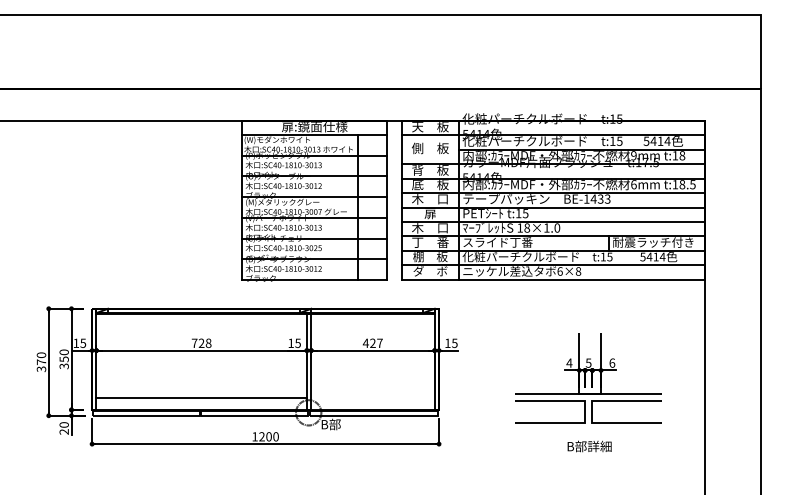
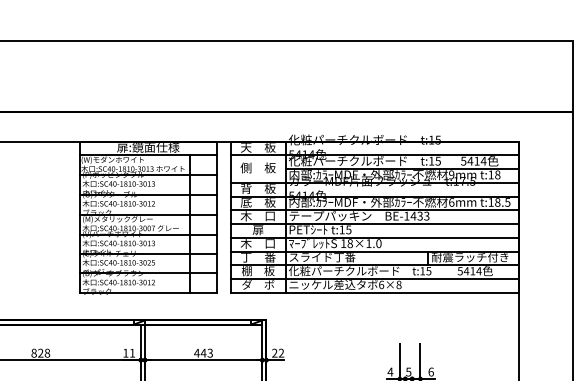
text: (297, 342) -> (131, 352), 15 -> 11
text: (375, 342) -> (206, 352), 427 -> 443
text: (194, 343) -> (33, 353), 728 -> 828
text: (451, 343) -> (278, 353), 15 -> 22

